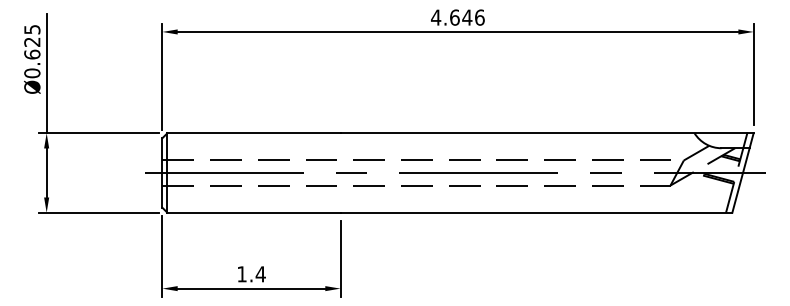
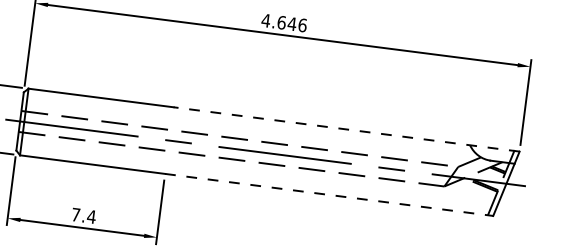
line: (547, 133) -> (346, 129), solid -> dashed
line: (536, 212) -> (329, 194), solid -> dashed
text: (241, 274) -> (75, 214), 1.4 -> 7.4

